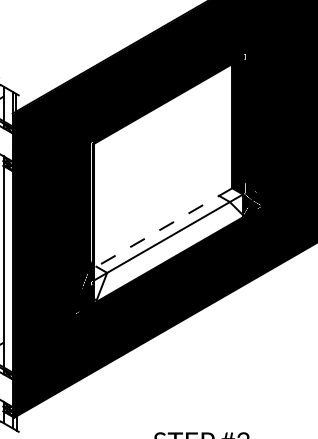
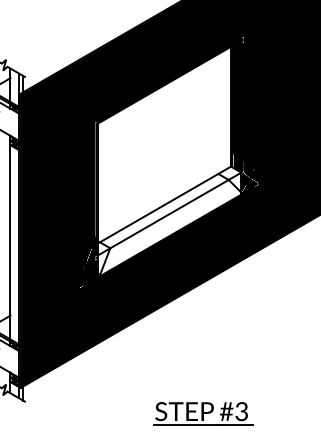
line: (162, 228) -> (163, 205), dashed -> solid

